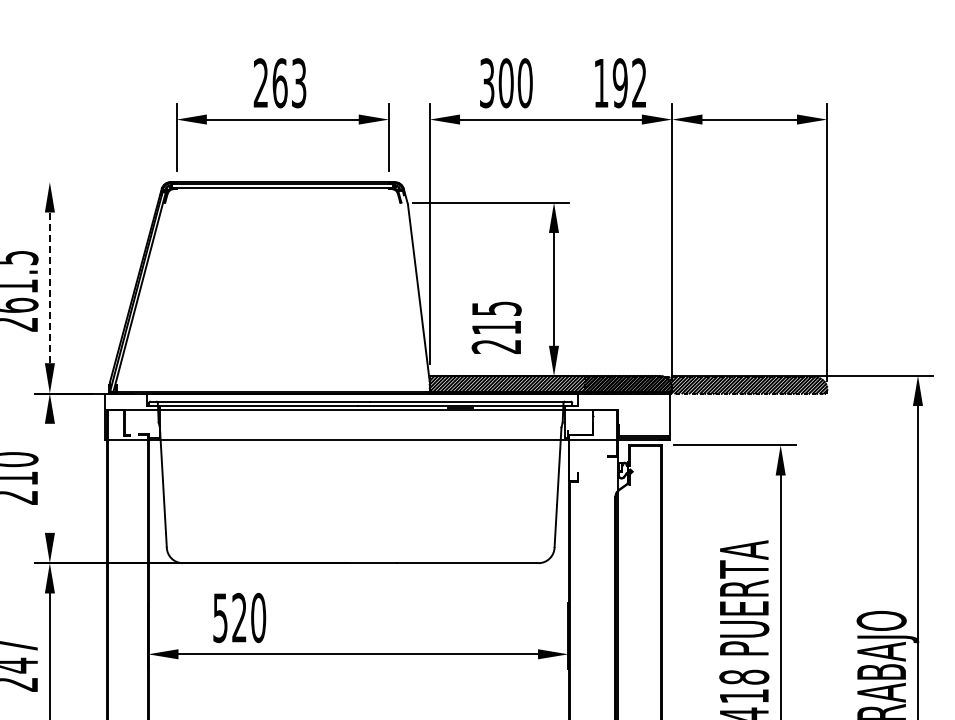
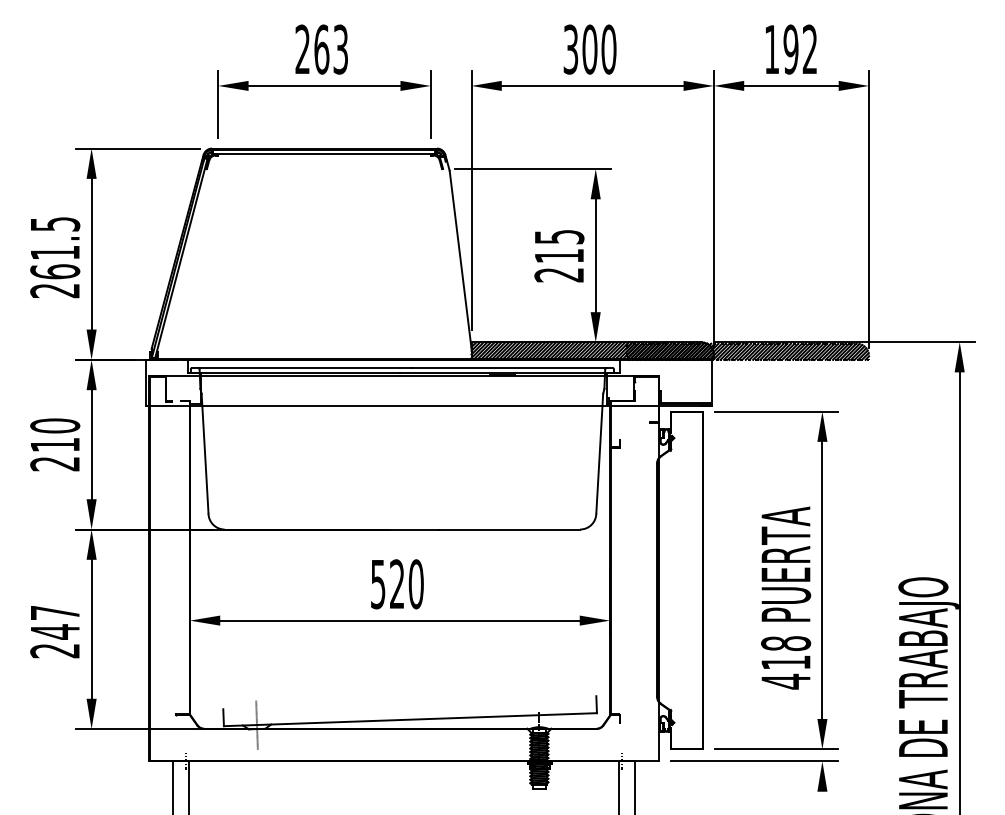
text: (505, 83) -> (589, 49), moved
text: (620, 83) -> (791, 49), moved
line: (96, 182) -> (138, 148), added
line: (49, 287) -> (91, 253), dashed -> solid
text: (496, 328) -> (559, 256), moved
line: (49, 478) -> (91, 444), added
text: (239, 618) -> (397, 584), moved

